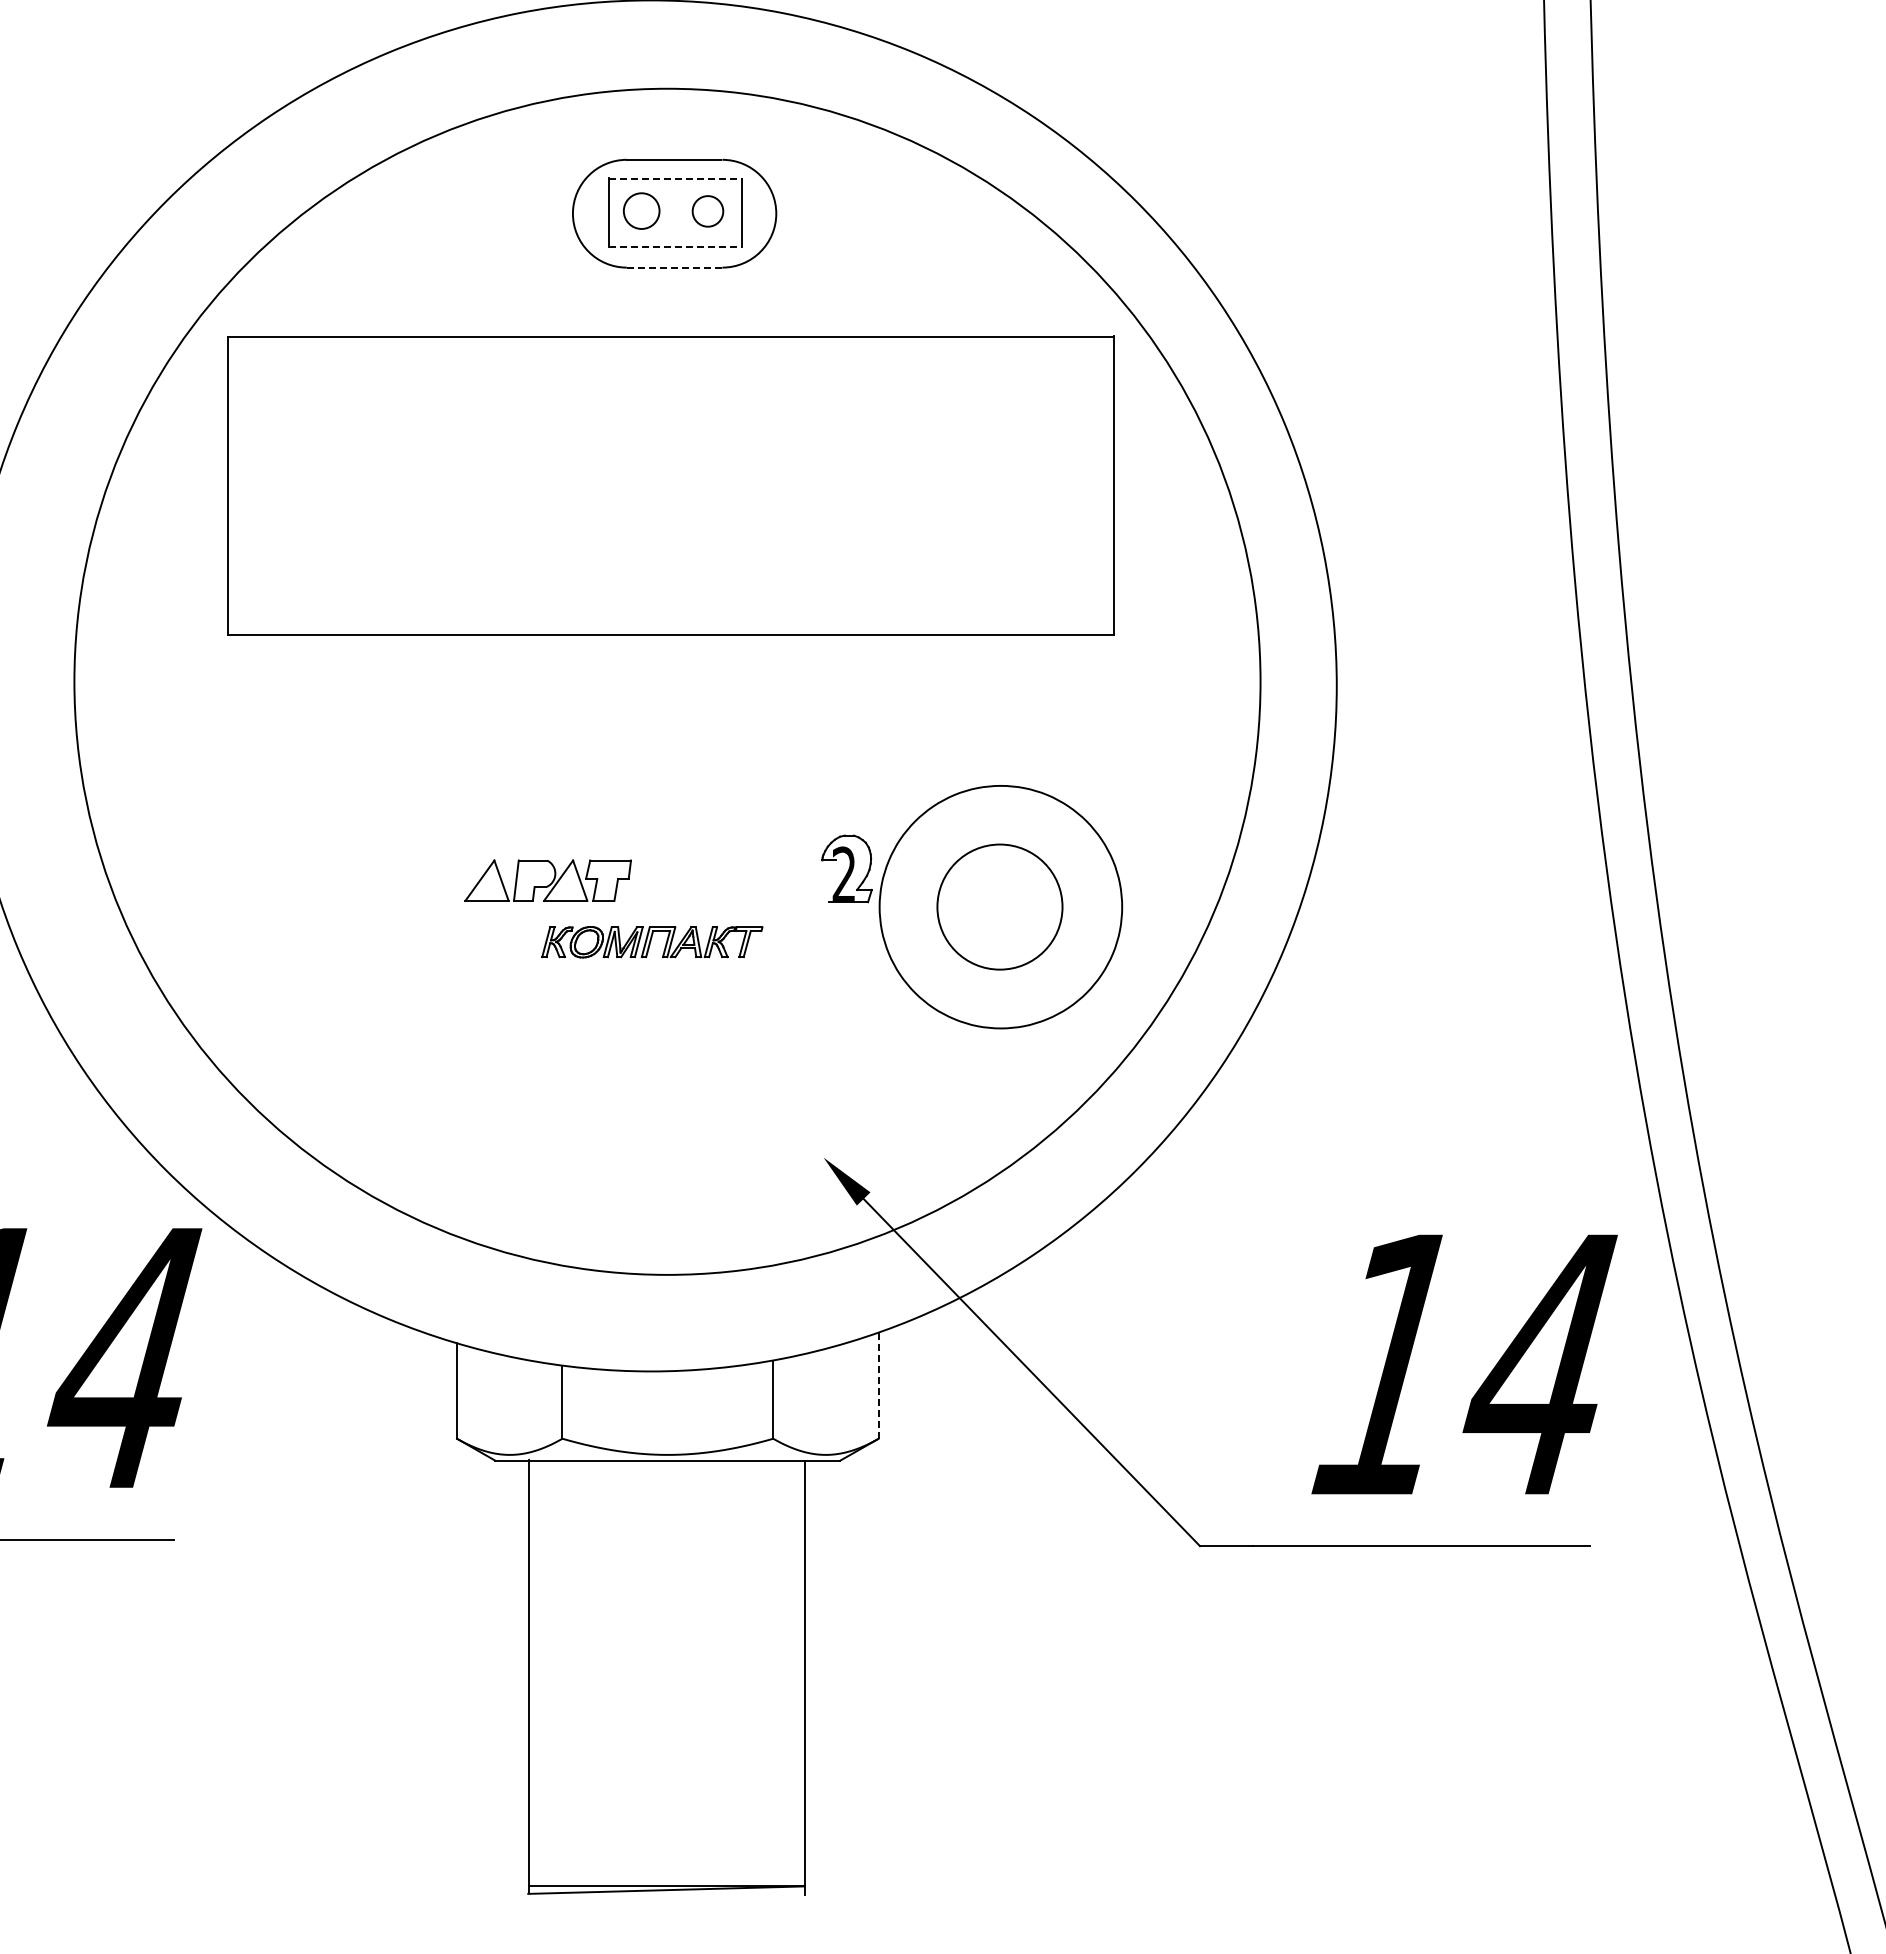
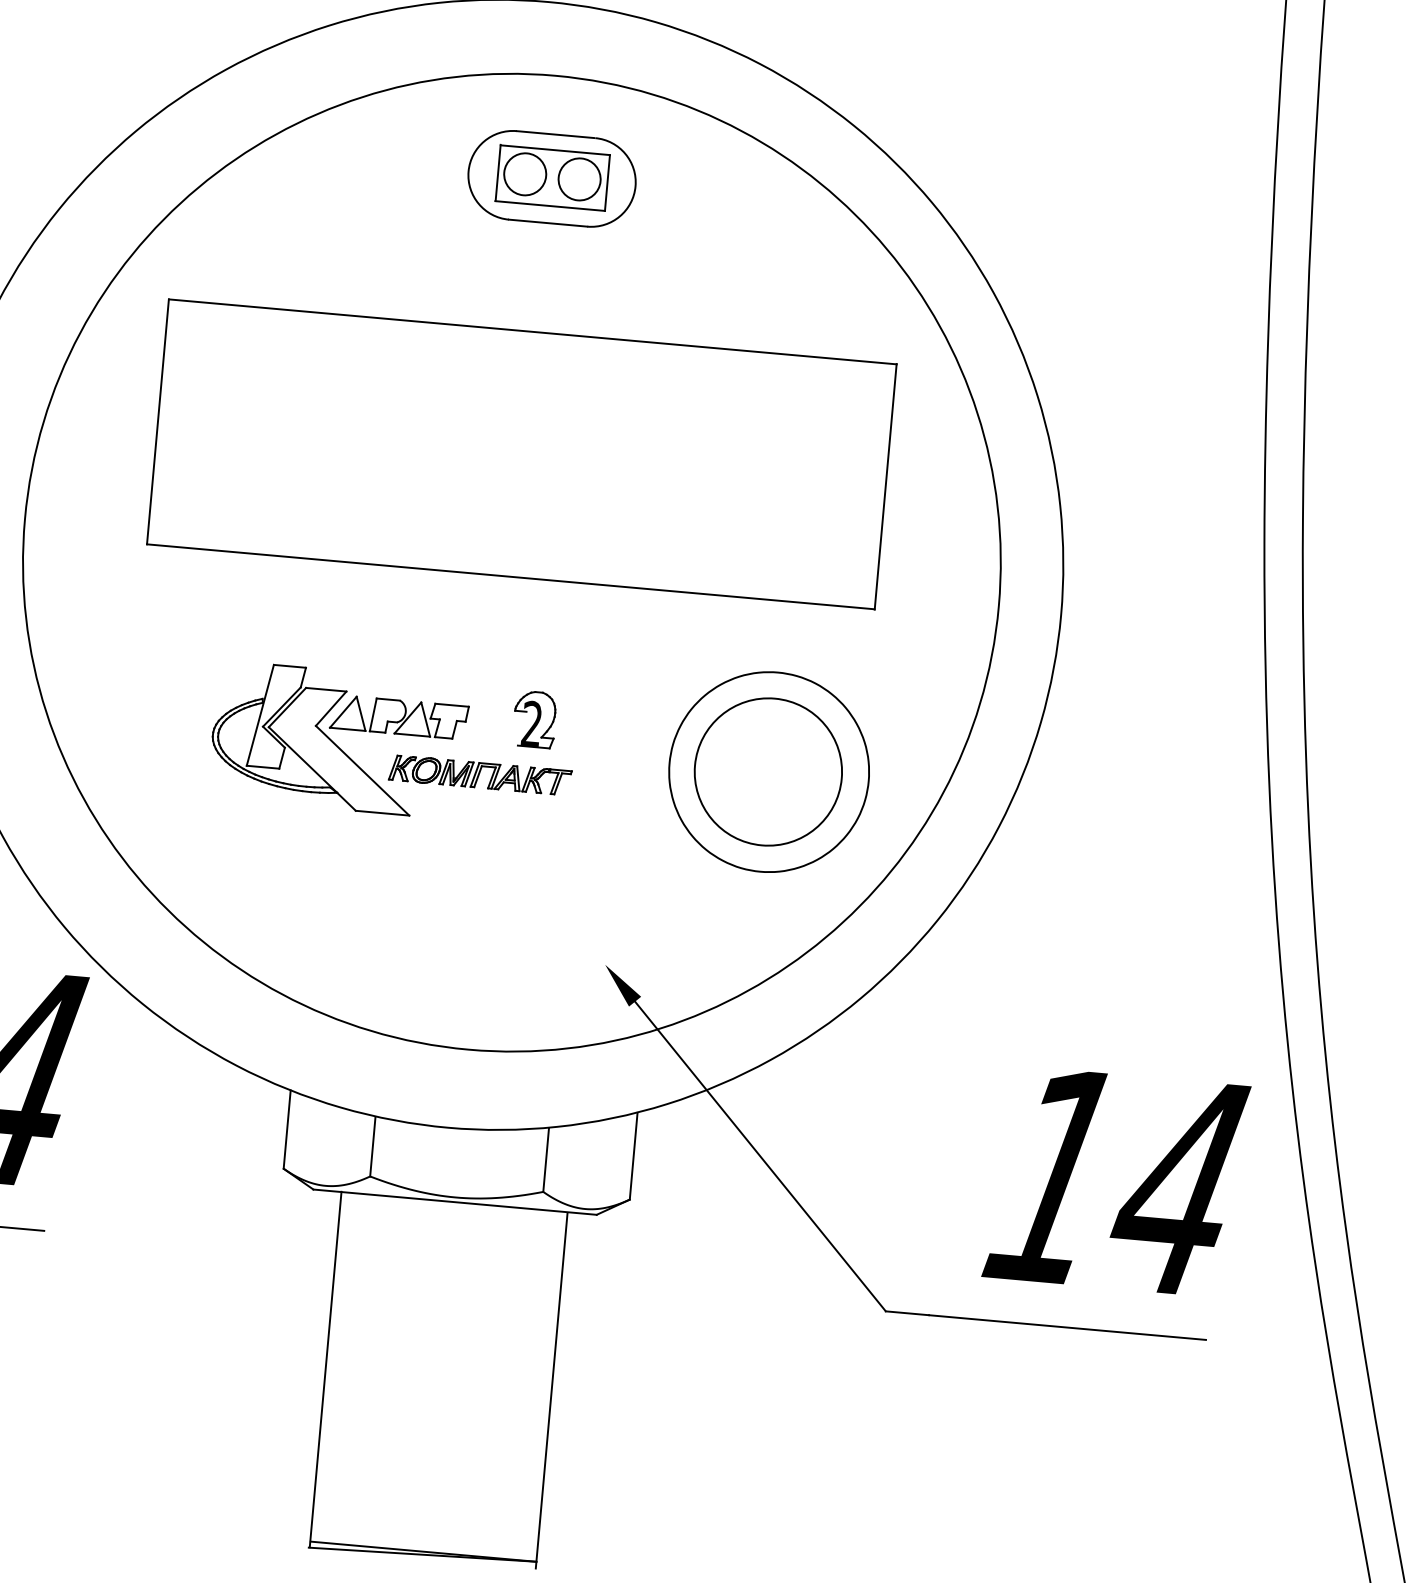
line: (675, 178) -> (555, 150), dashed -> solid
circle: (641, 210) -> (525, 173), size x1.43
circle: (707, 210) -> (579, 178), size x1.67
line: (675, 246) -> (550, 205), dashed -> solid
line: (674, 267) -> (548, 223), dashed -> solid
part: (670, 485) -> (521, 454), moved
part: (846, 868) -> (534, 719), moved
circle: (999, 906) -> (768, 771), size x1.43
part: (447, 914) -> (314, 737), added
line: (878, 1385) -> (633, 1155), dashed -> solid

